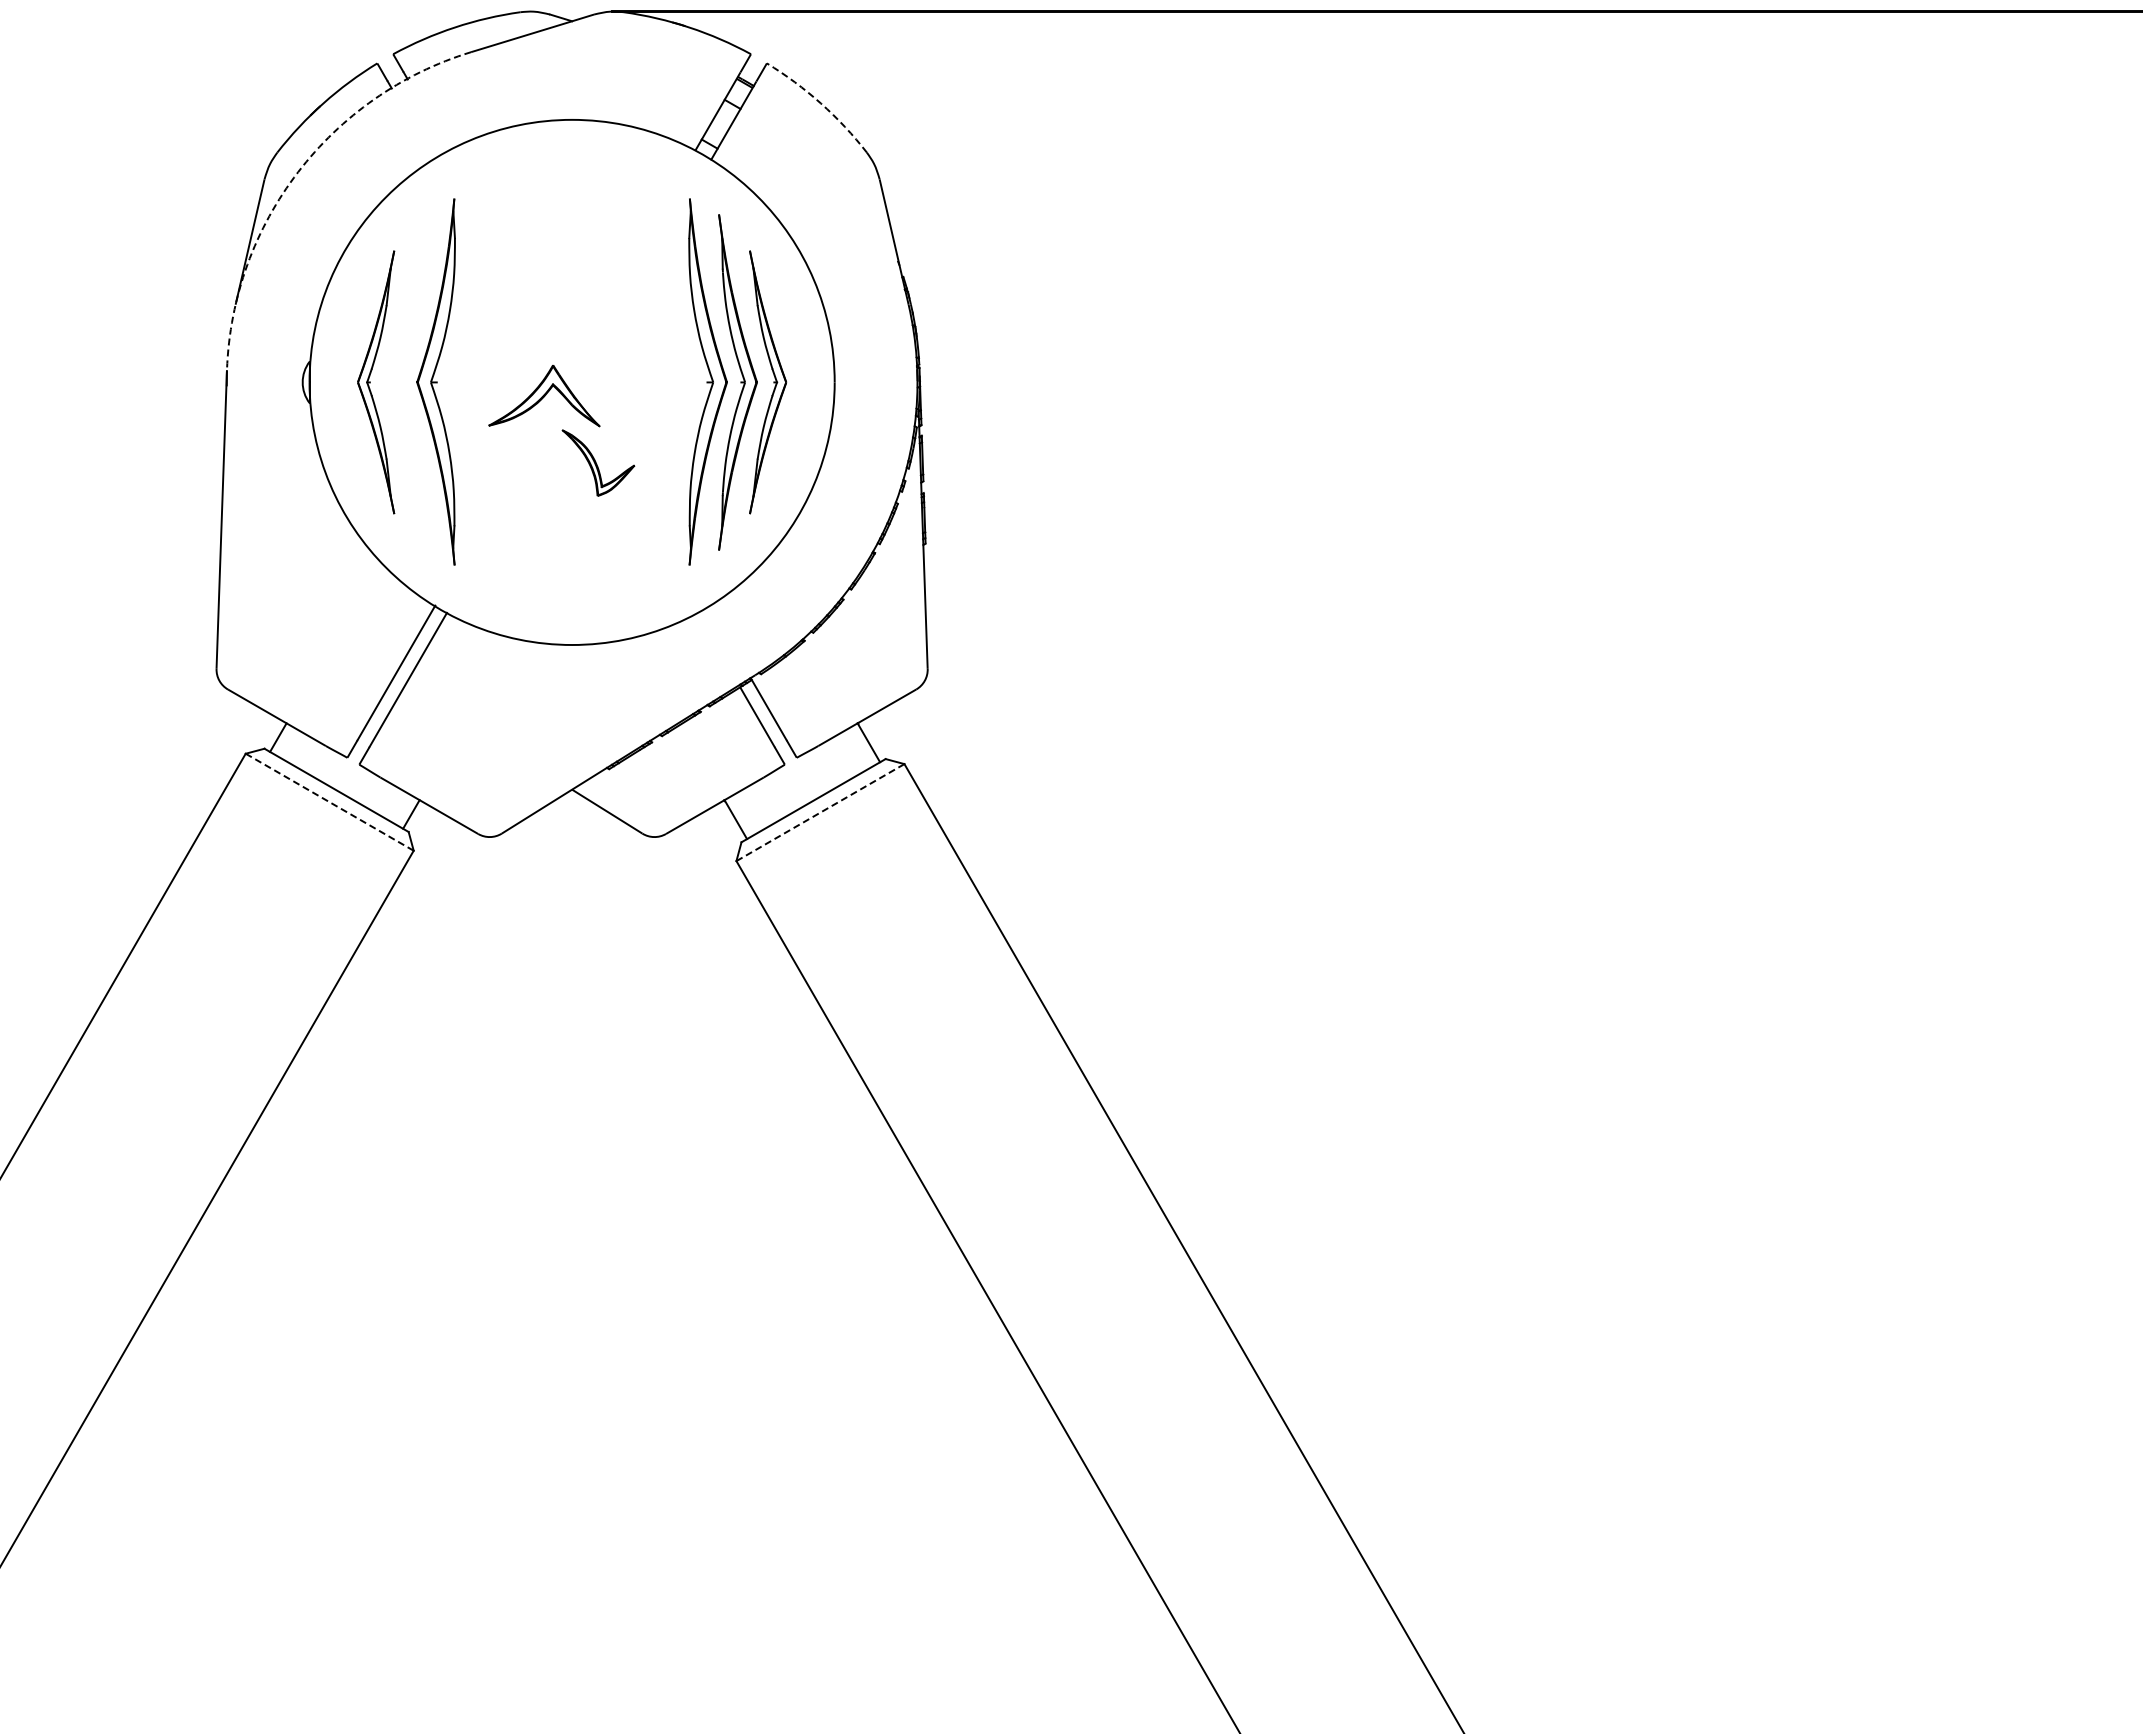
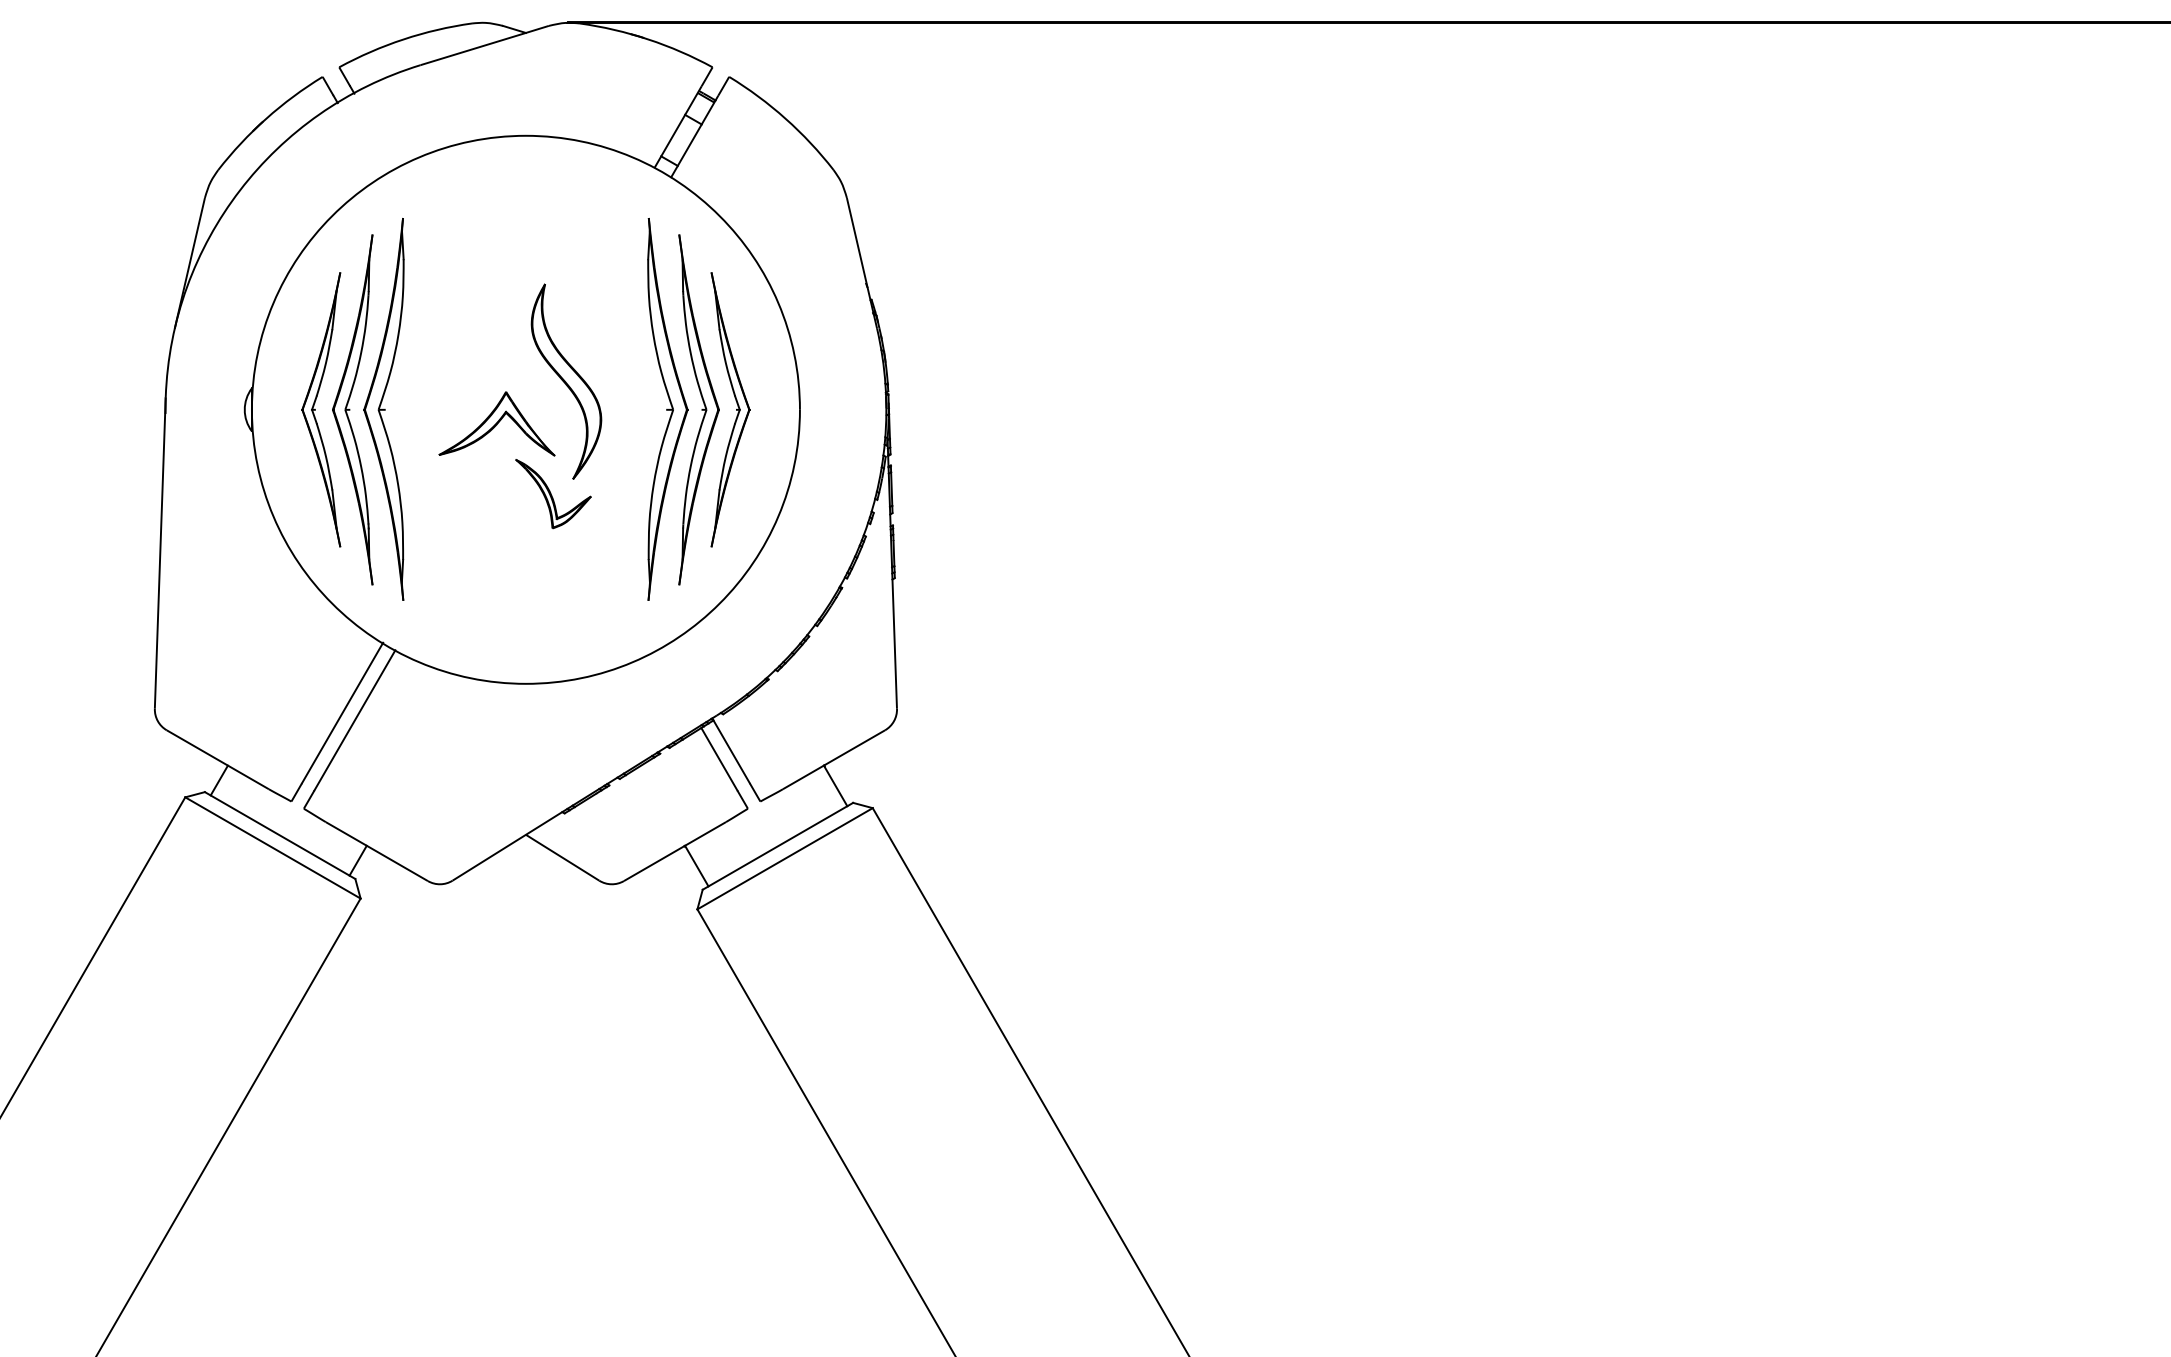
arc: (820, 103) -> (785, 118), dashed -> solid
arc: (298, 172) -> (240, 190), dashed -> solid
part: (610, 355) -> (565, 381), added
part: (405, 382) -> (352, 409), added
line: (329, 802) -> (272, 848), dashed -> solid
line: (820, 812) -> (785, 858), dashed -> solid

